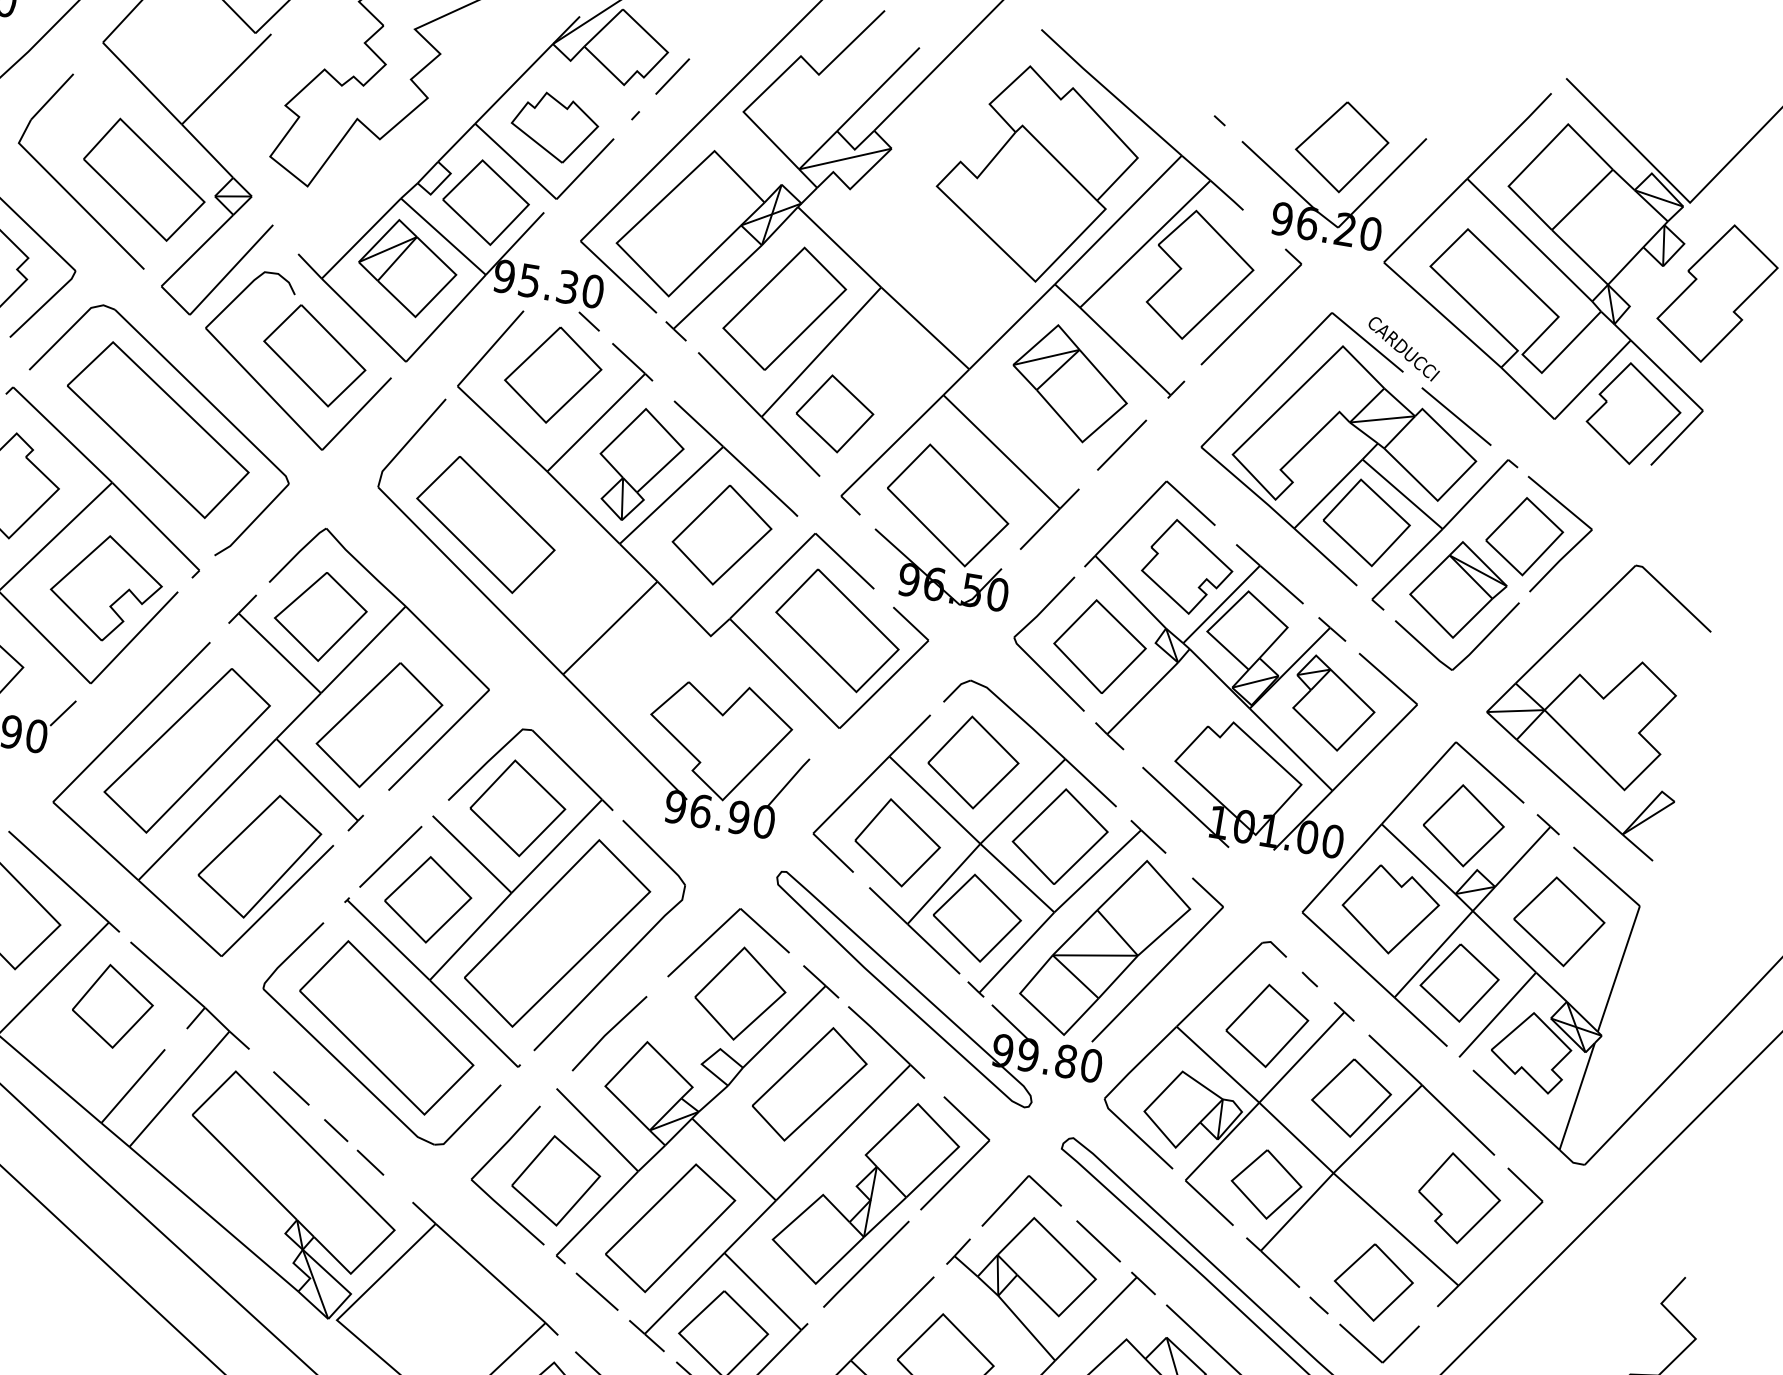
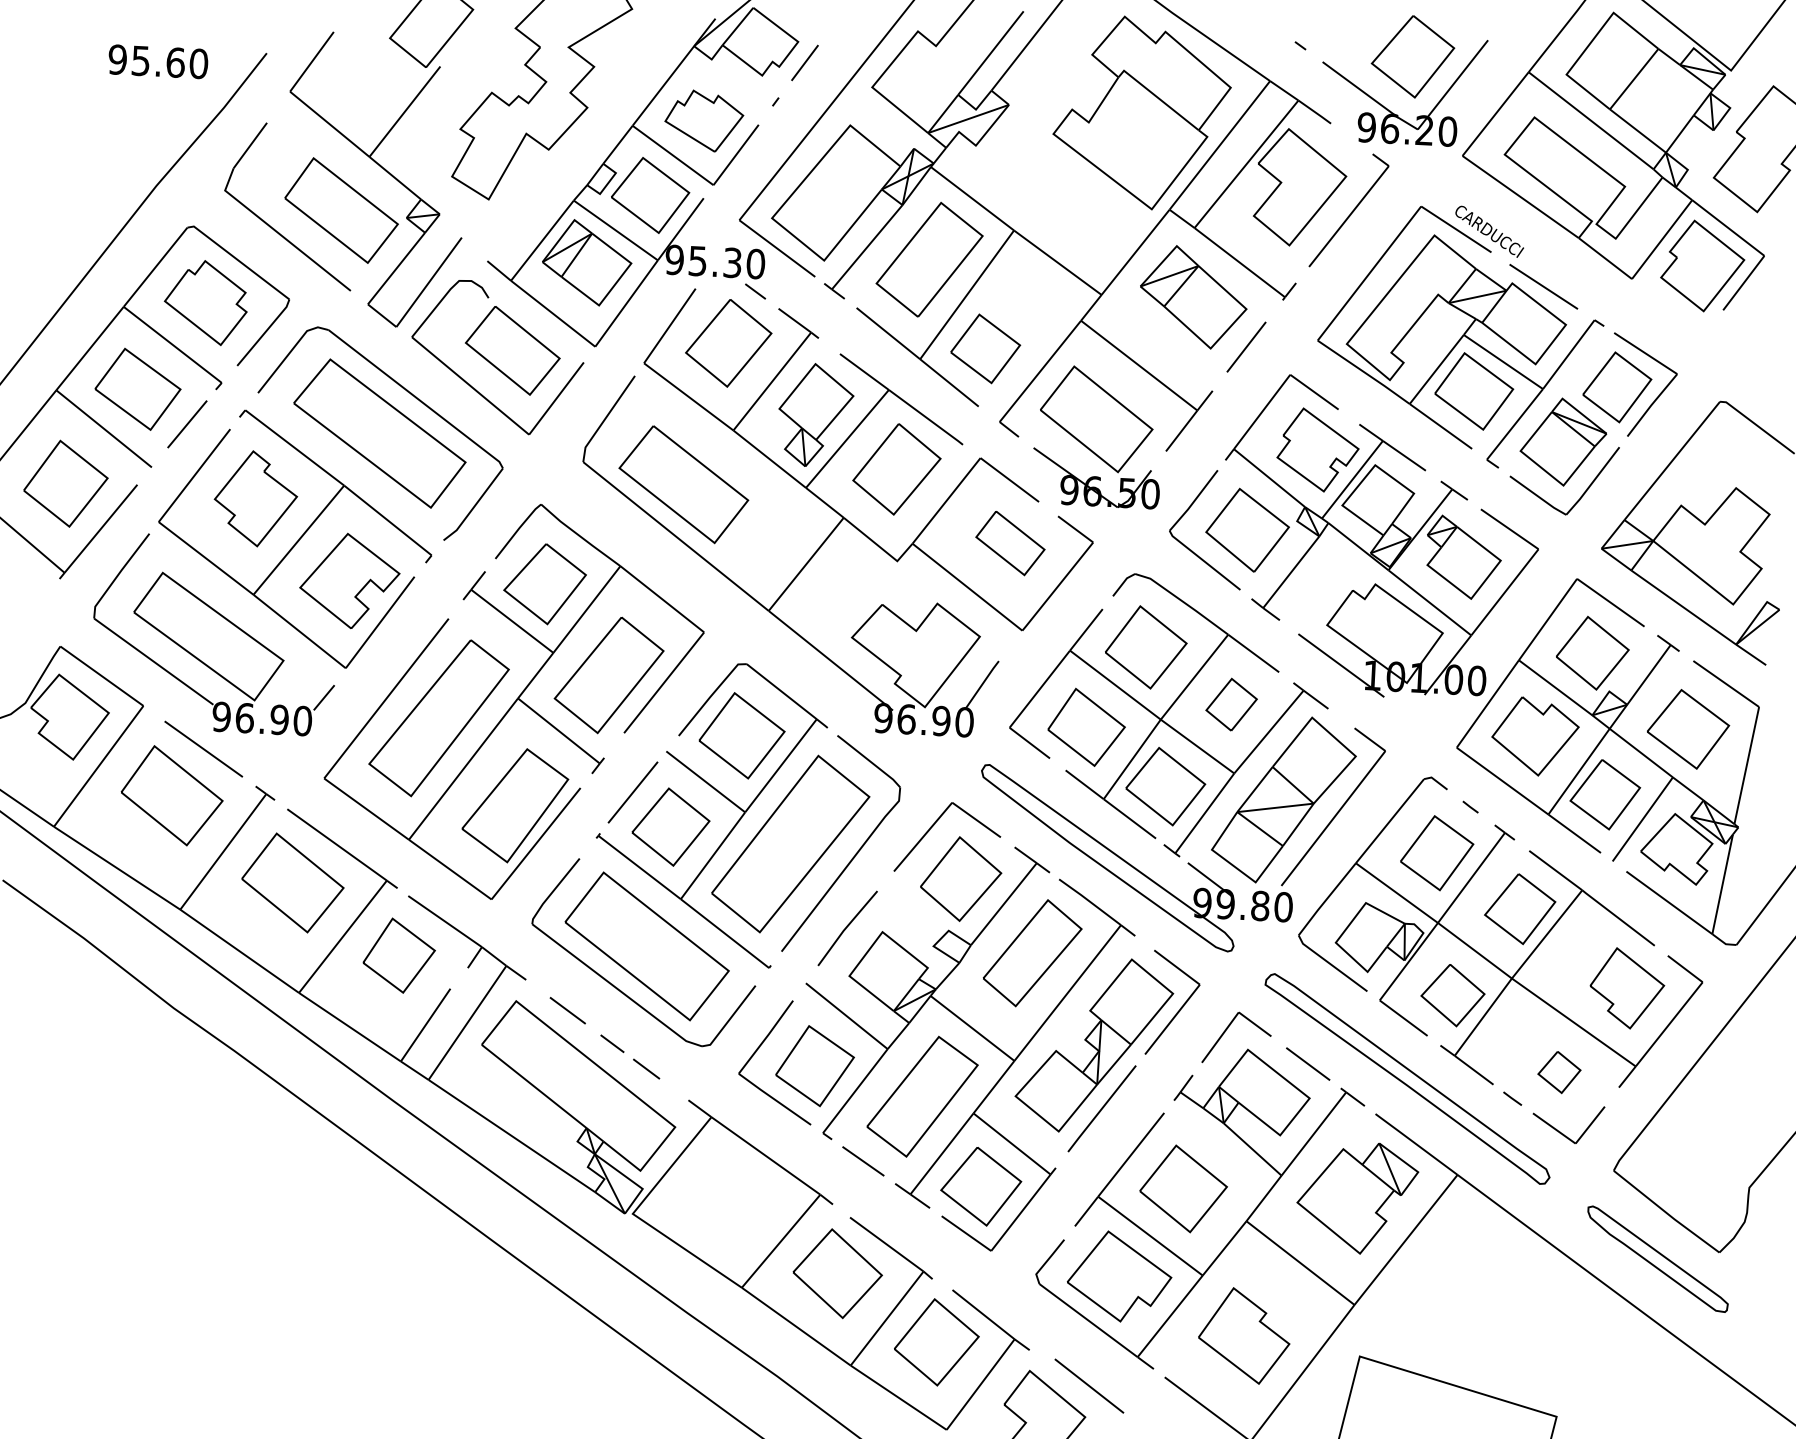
part: (837, 631) -> (1010, 543), size x0.6
part: (1060, 836) -> (1231, 704), size x0.6
part: (1373, 1282) -> (1559, 1072), size x0.6

